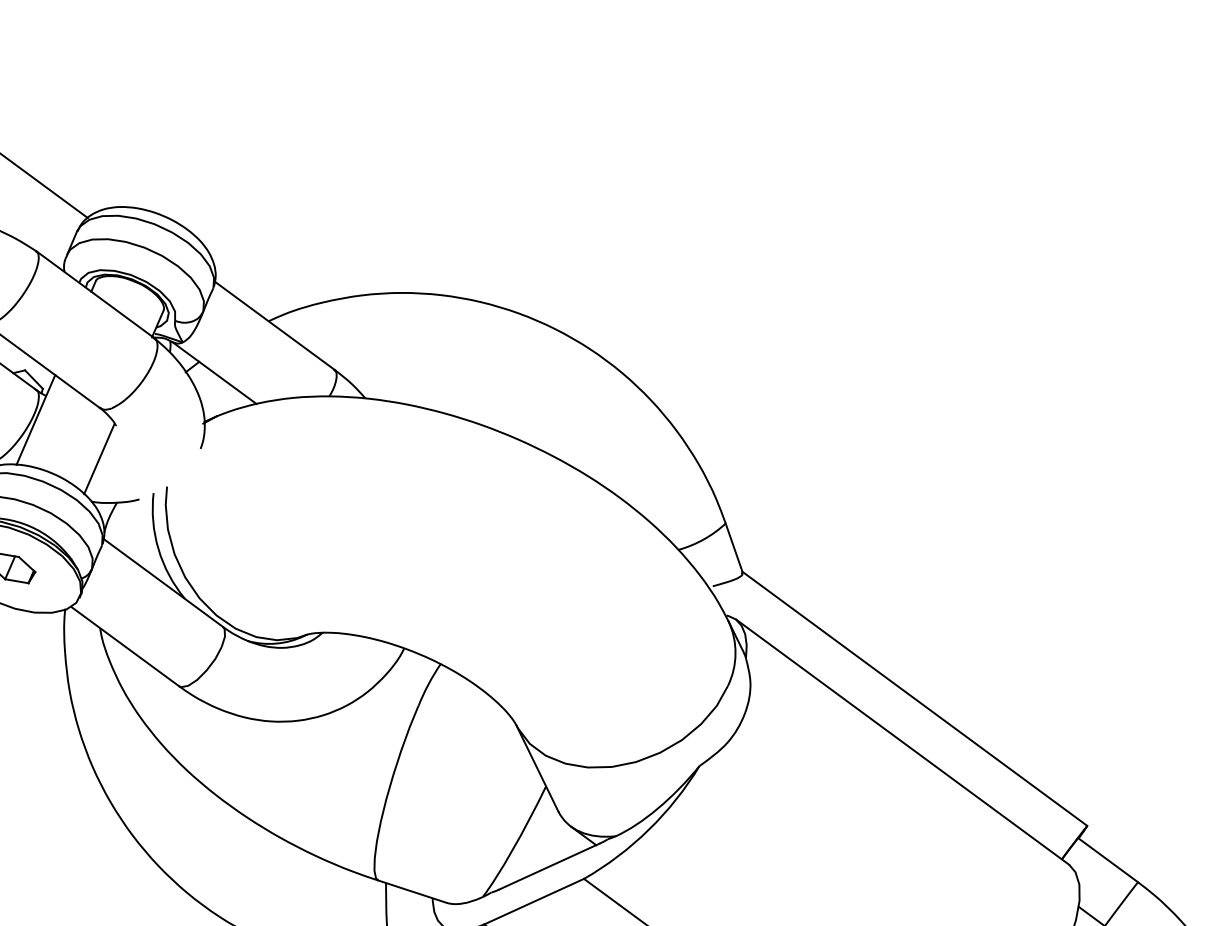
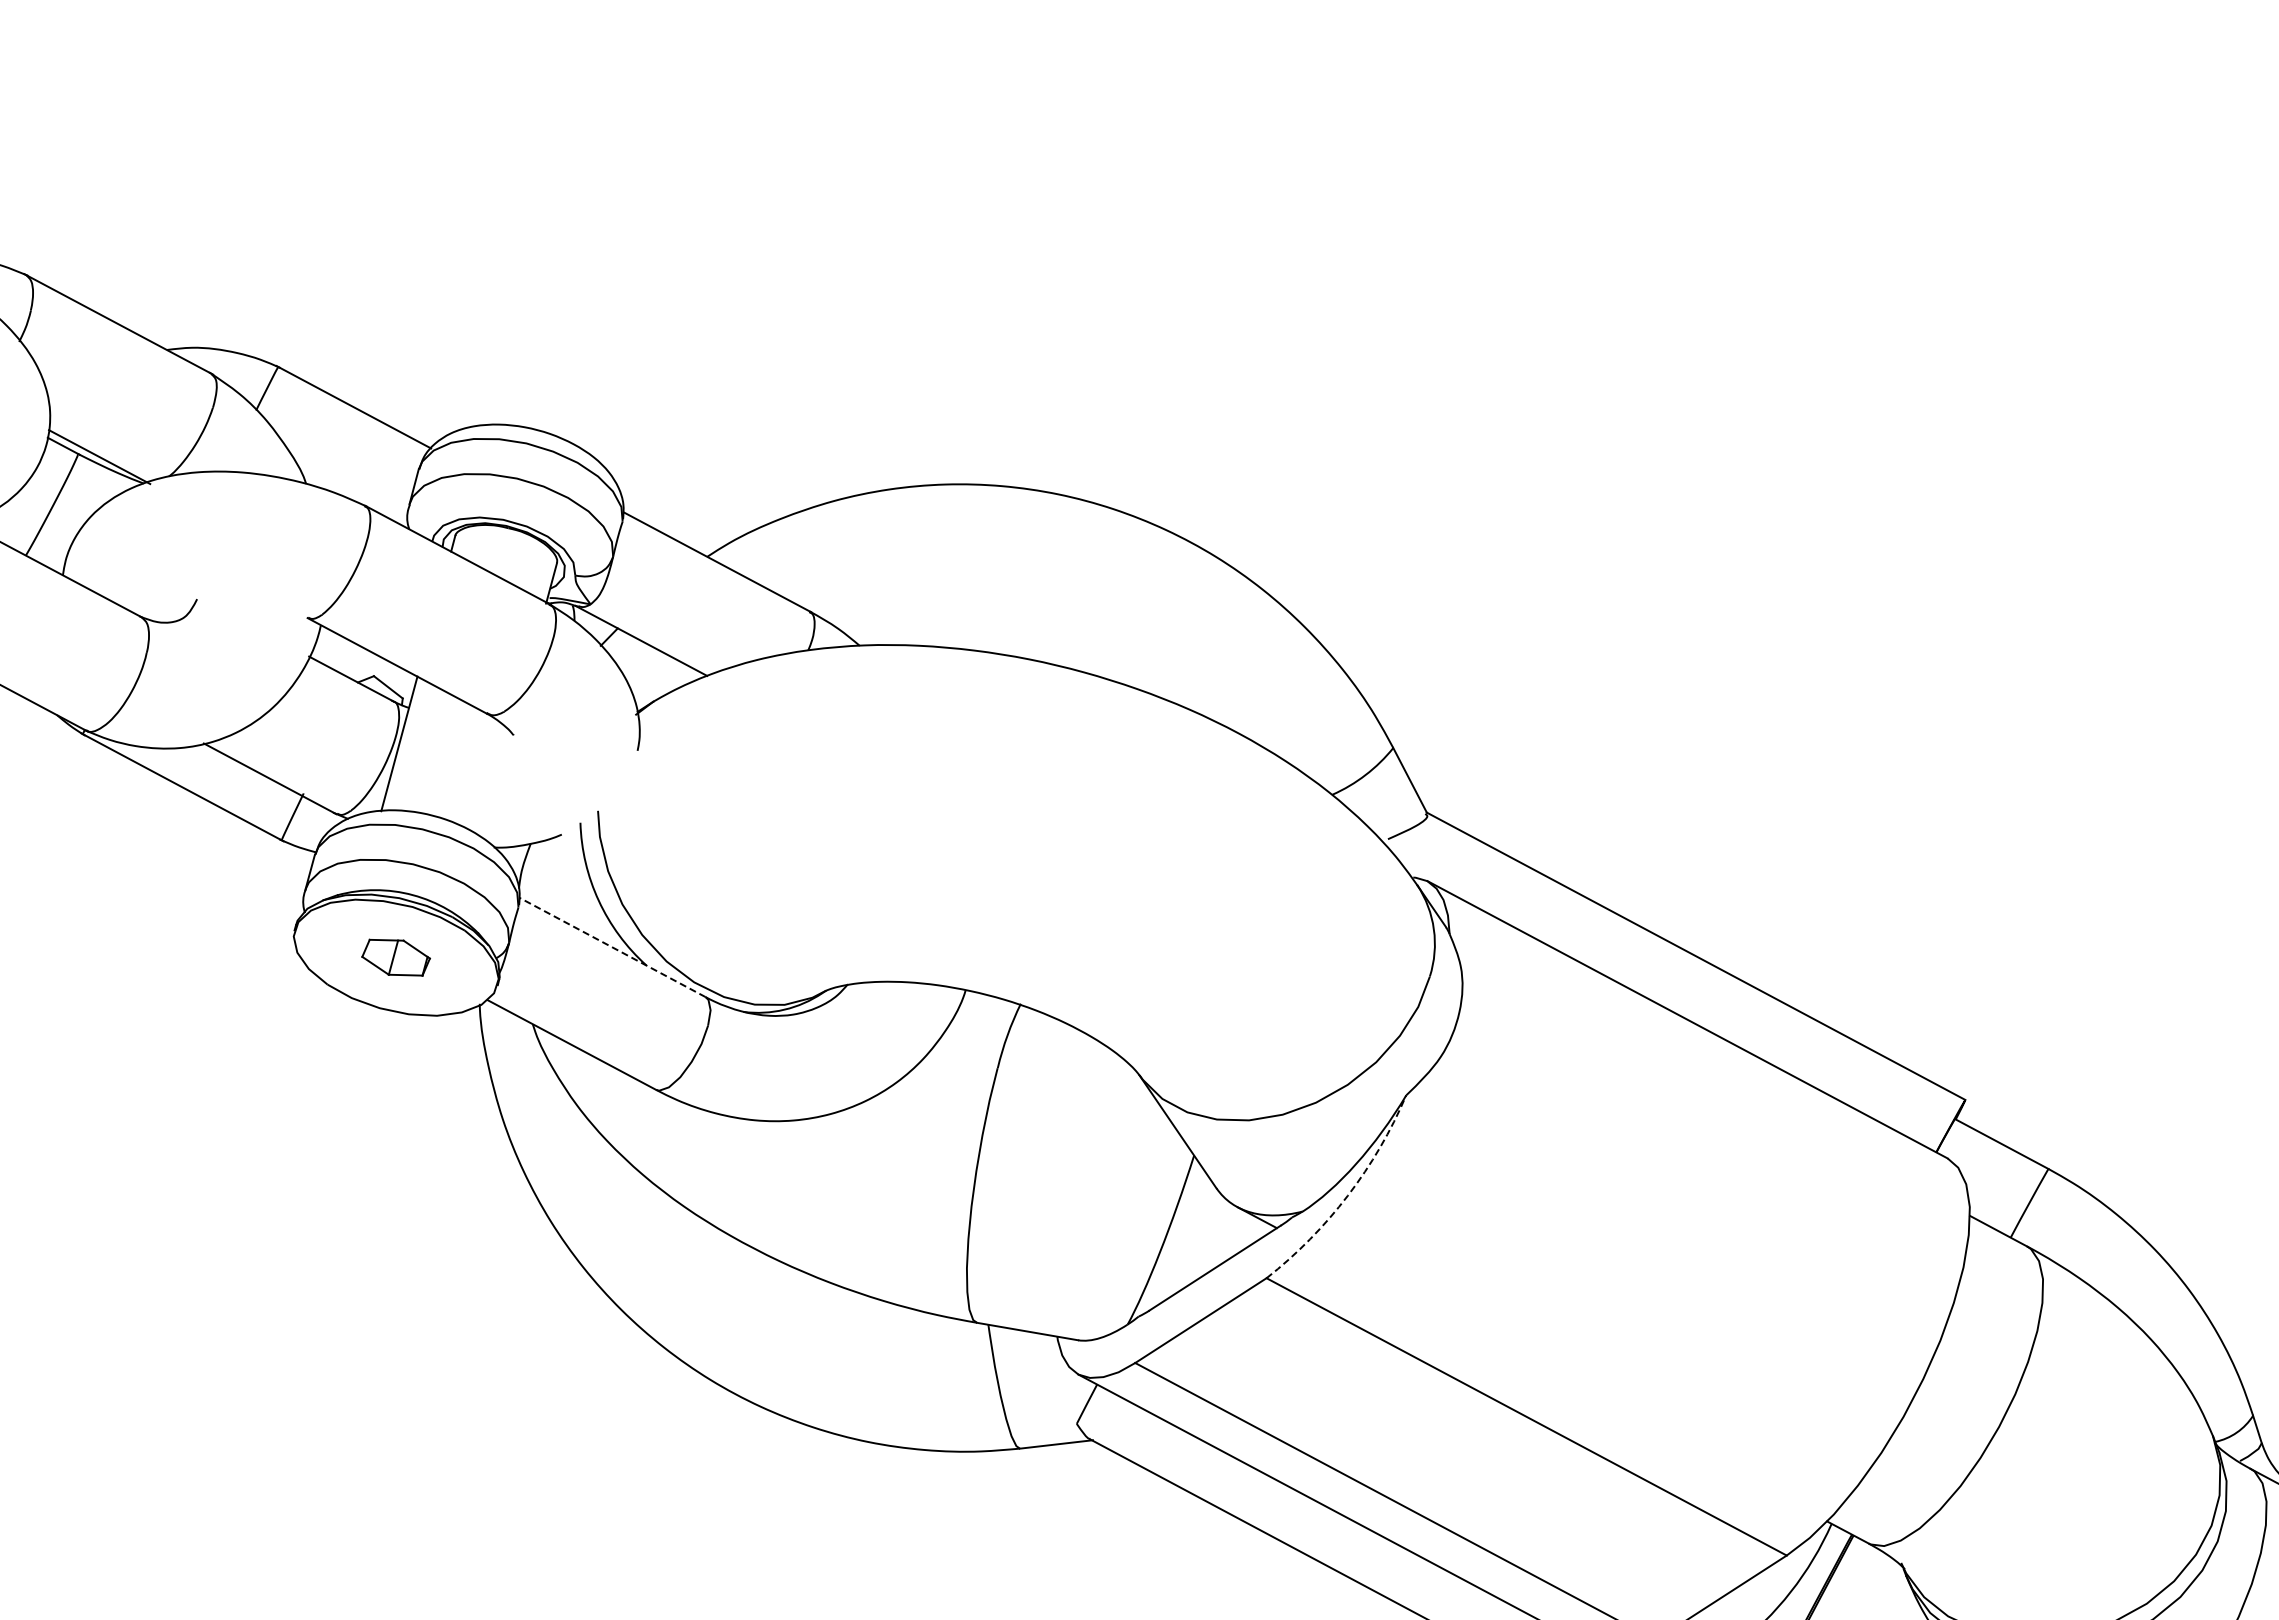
line: (99, 459) -> (496, 786), removed
line: (163, 582) -> (612, 947), solid -> dashed
arc: (648, 829) -> (1347, 1195), solid -> dashed

